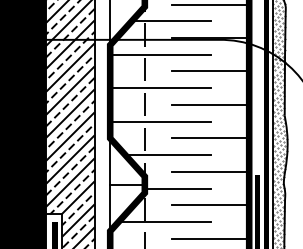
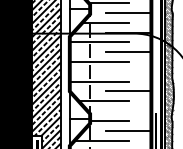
line: (210, 104) -> (128, 71), removed
line: (210, 172) -> (128, 111), removed

